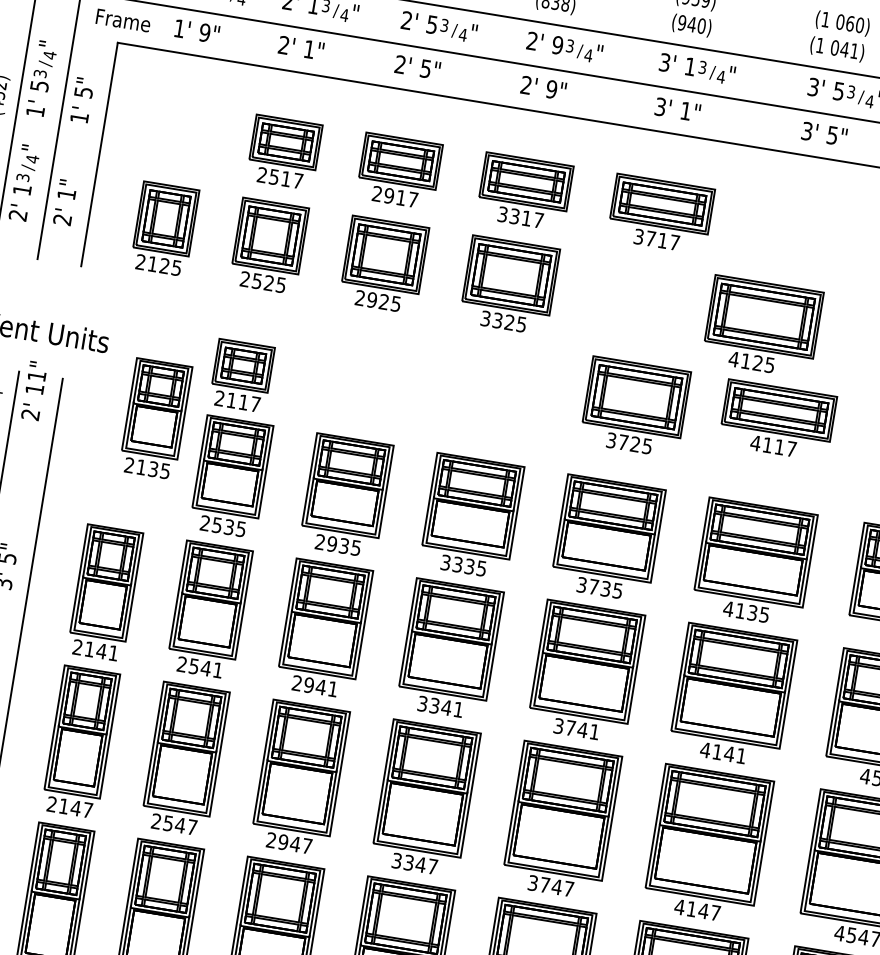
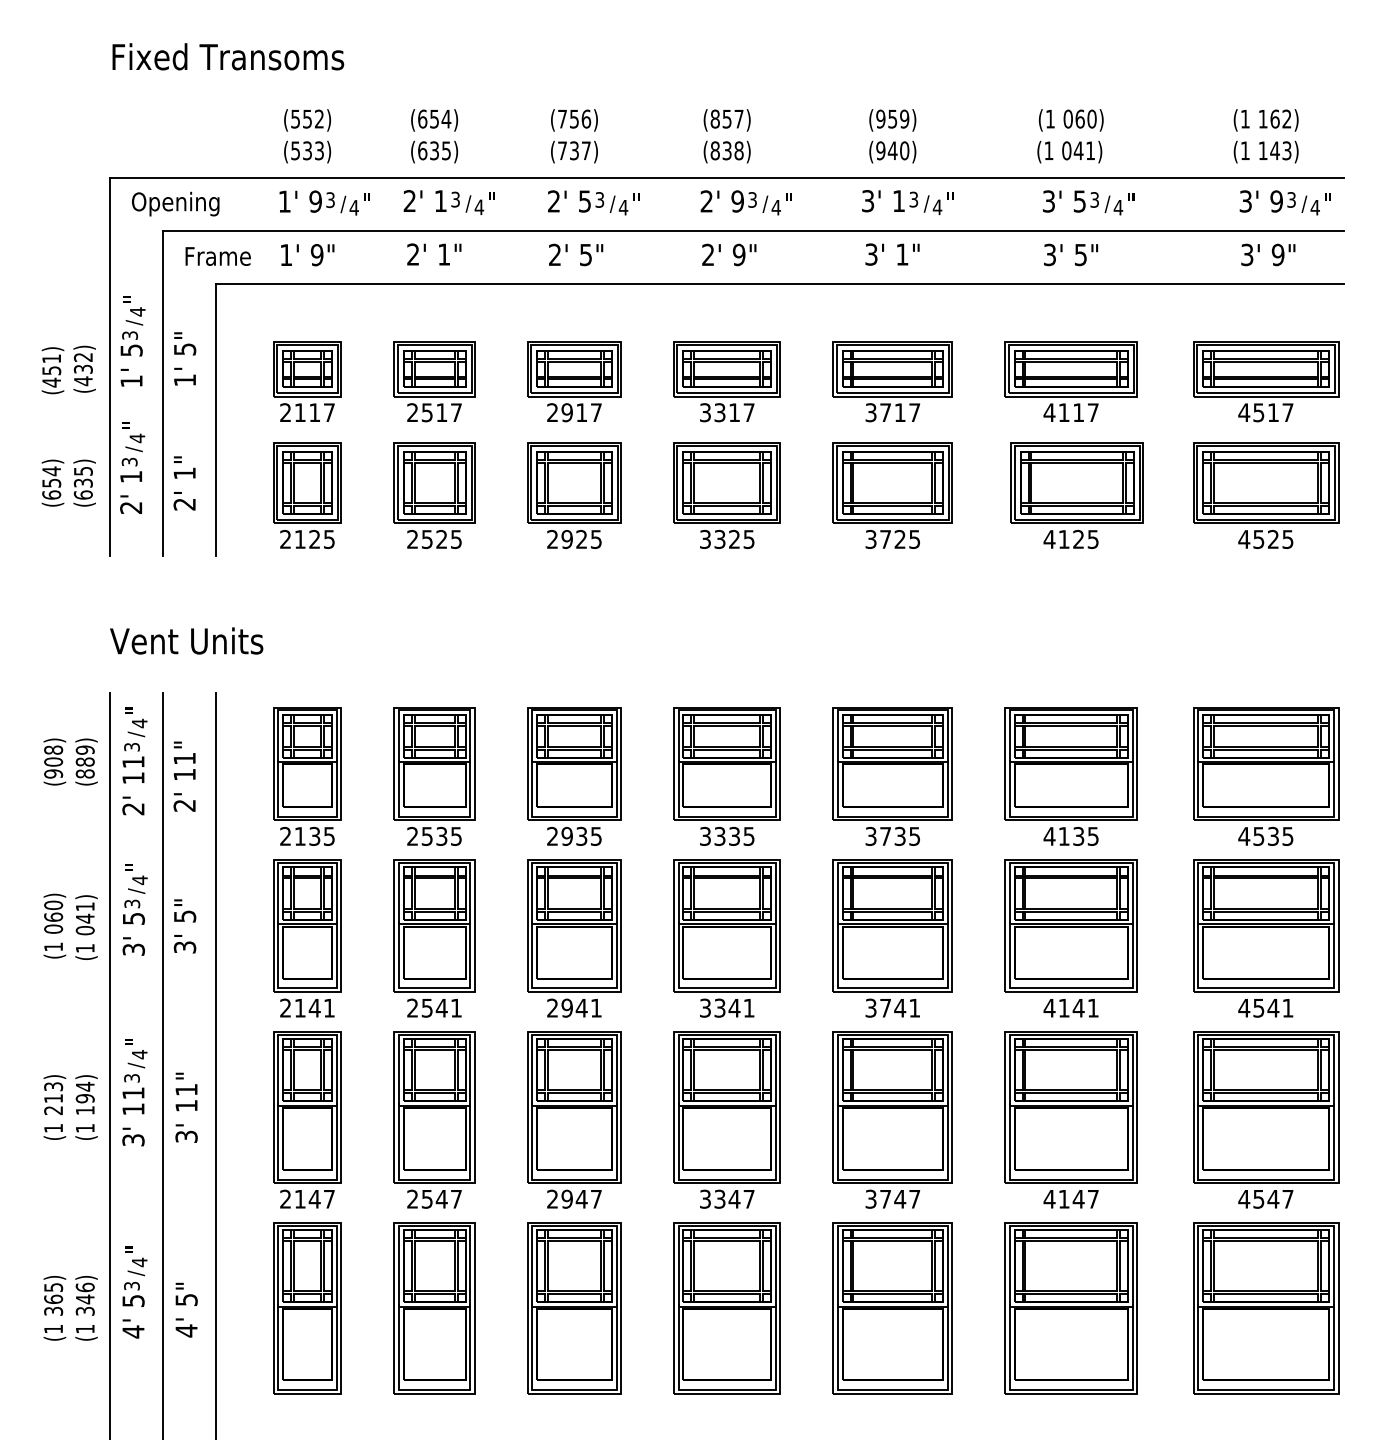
part: (762, 326) -> (1076, 495), moved
part: (241, 375) -> (307, 381), moved
text: (34, 390) -> (184, 776), moved
part: (634, 407) -> (892, 495), moved
part: (155, 419) -> (307, 776), moved
part: (777, 420) -> (1070, 381), moved

